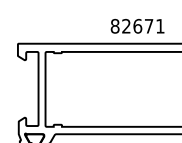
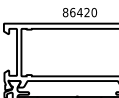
text: (143, 26) -> (83, 12), 82671 -> 86420

